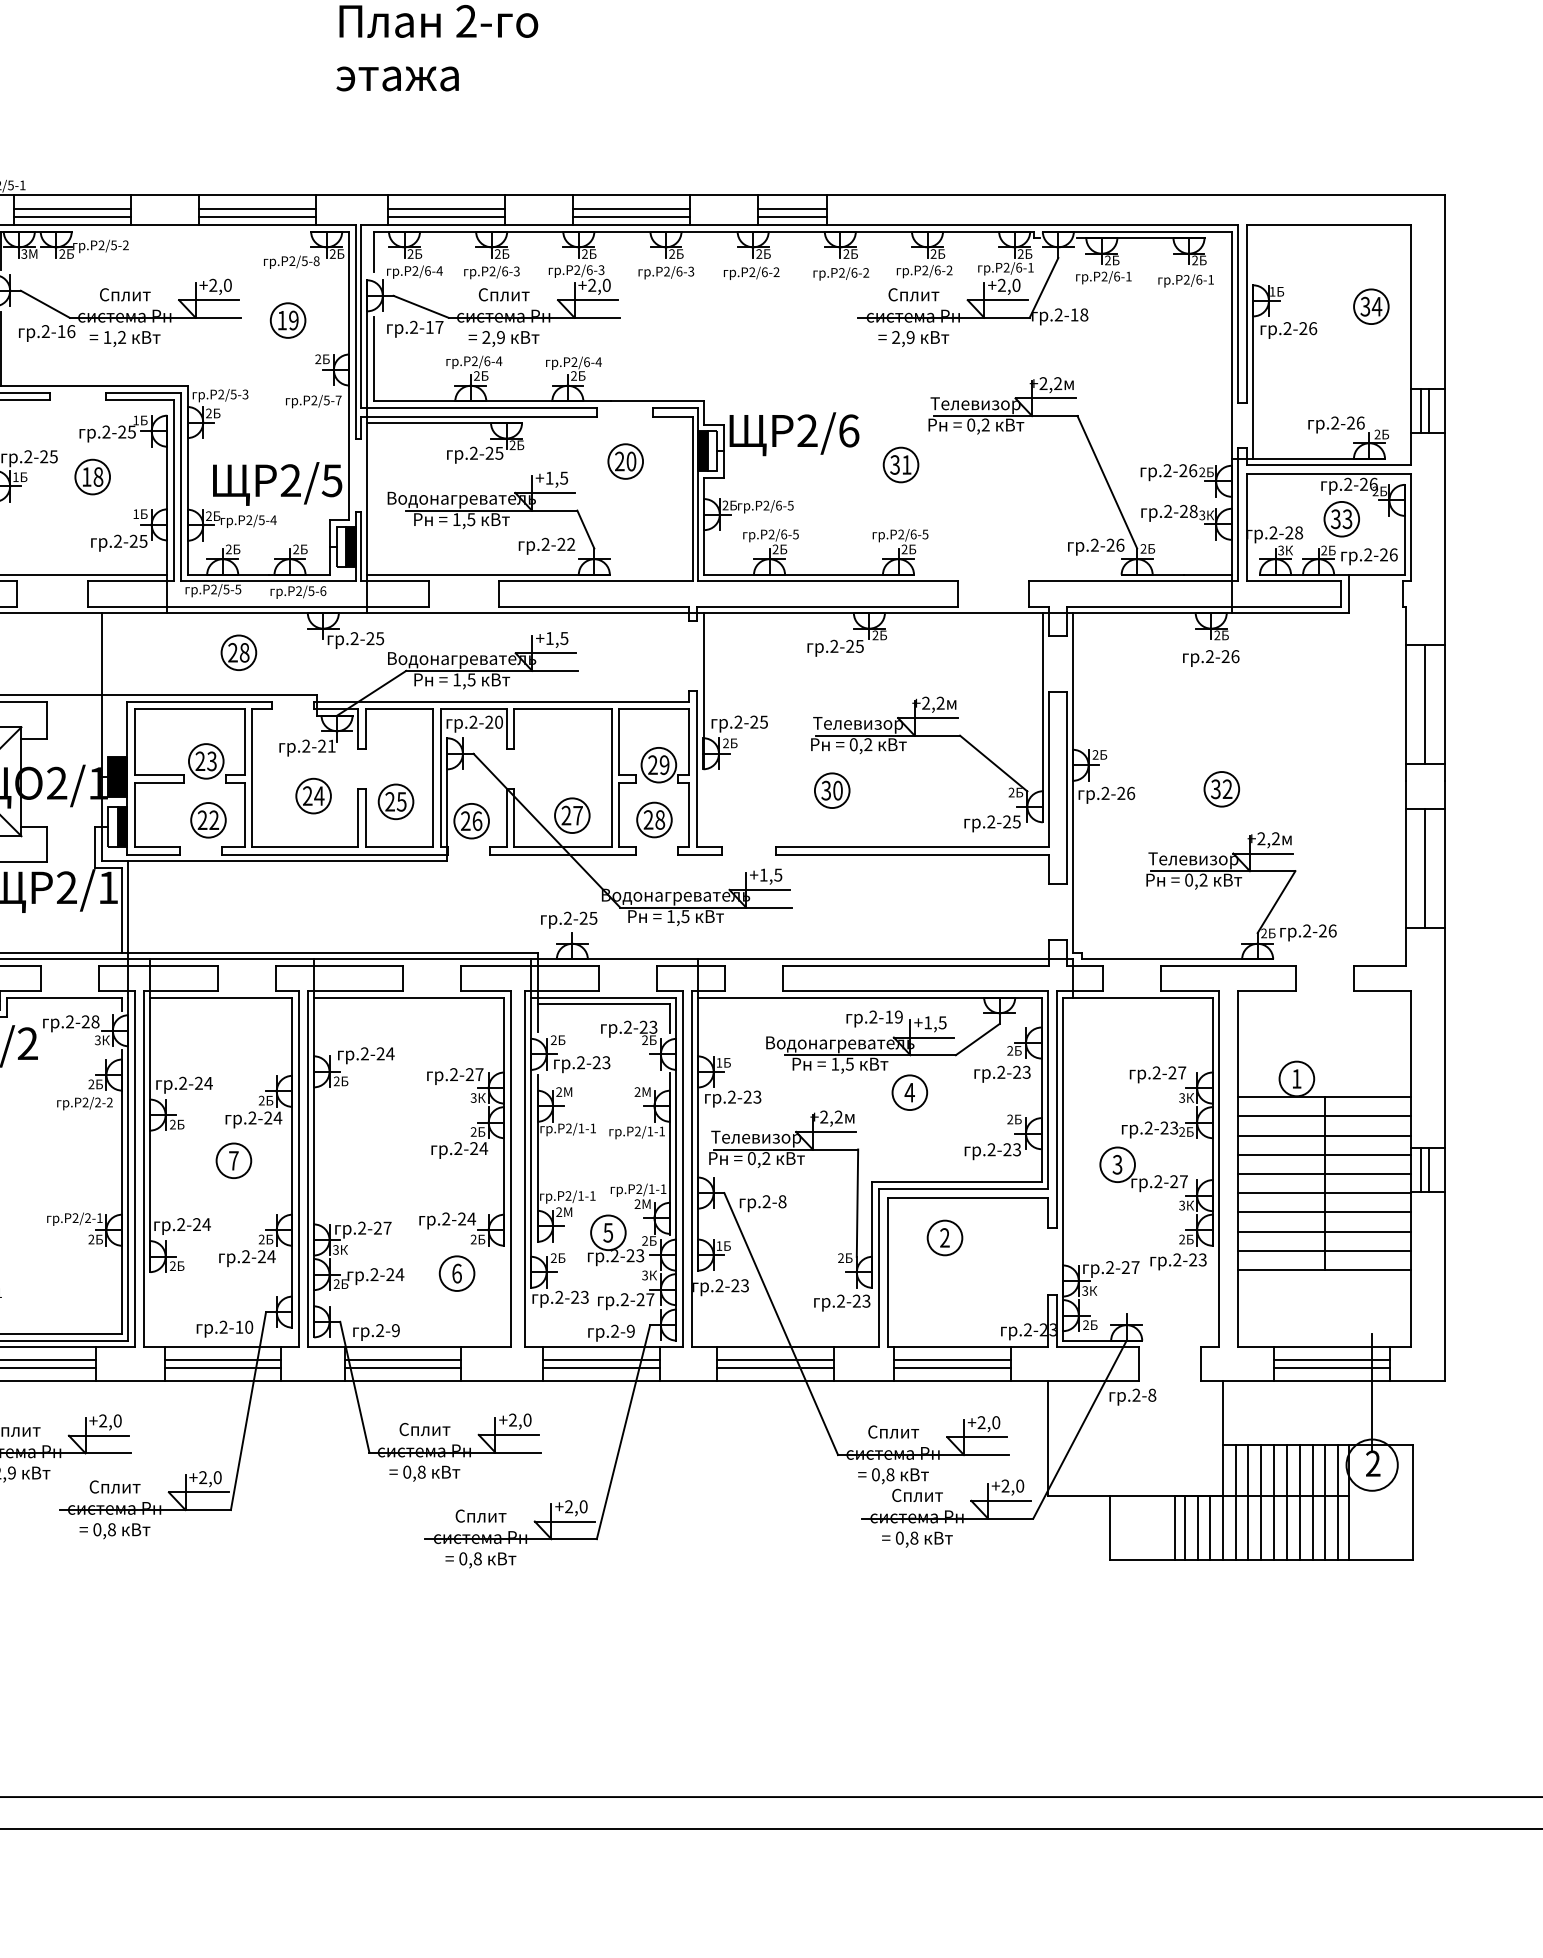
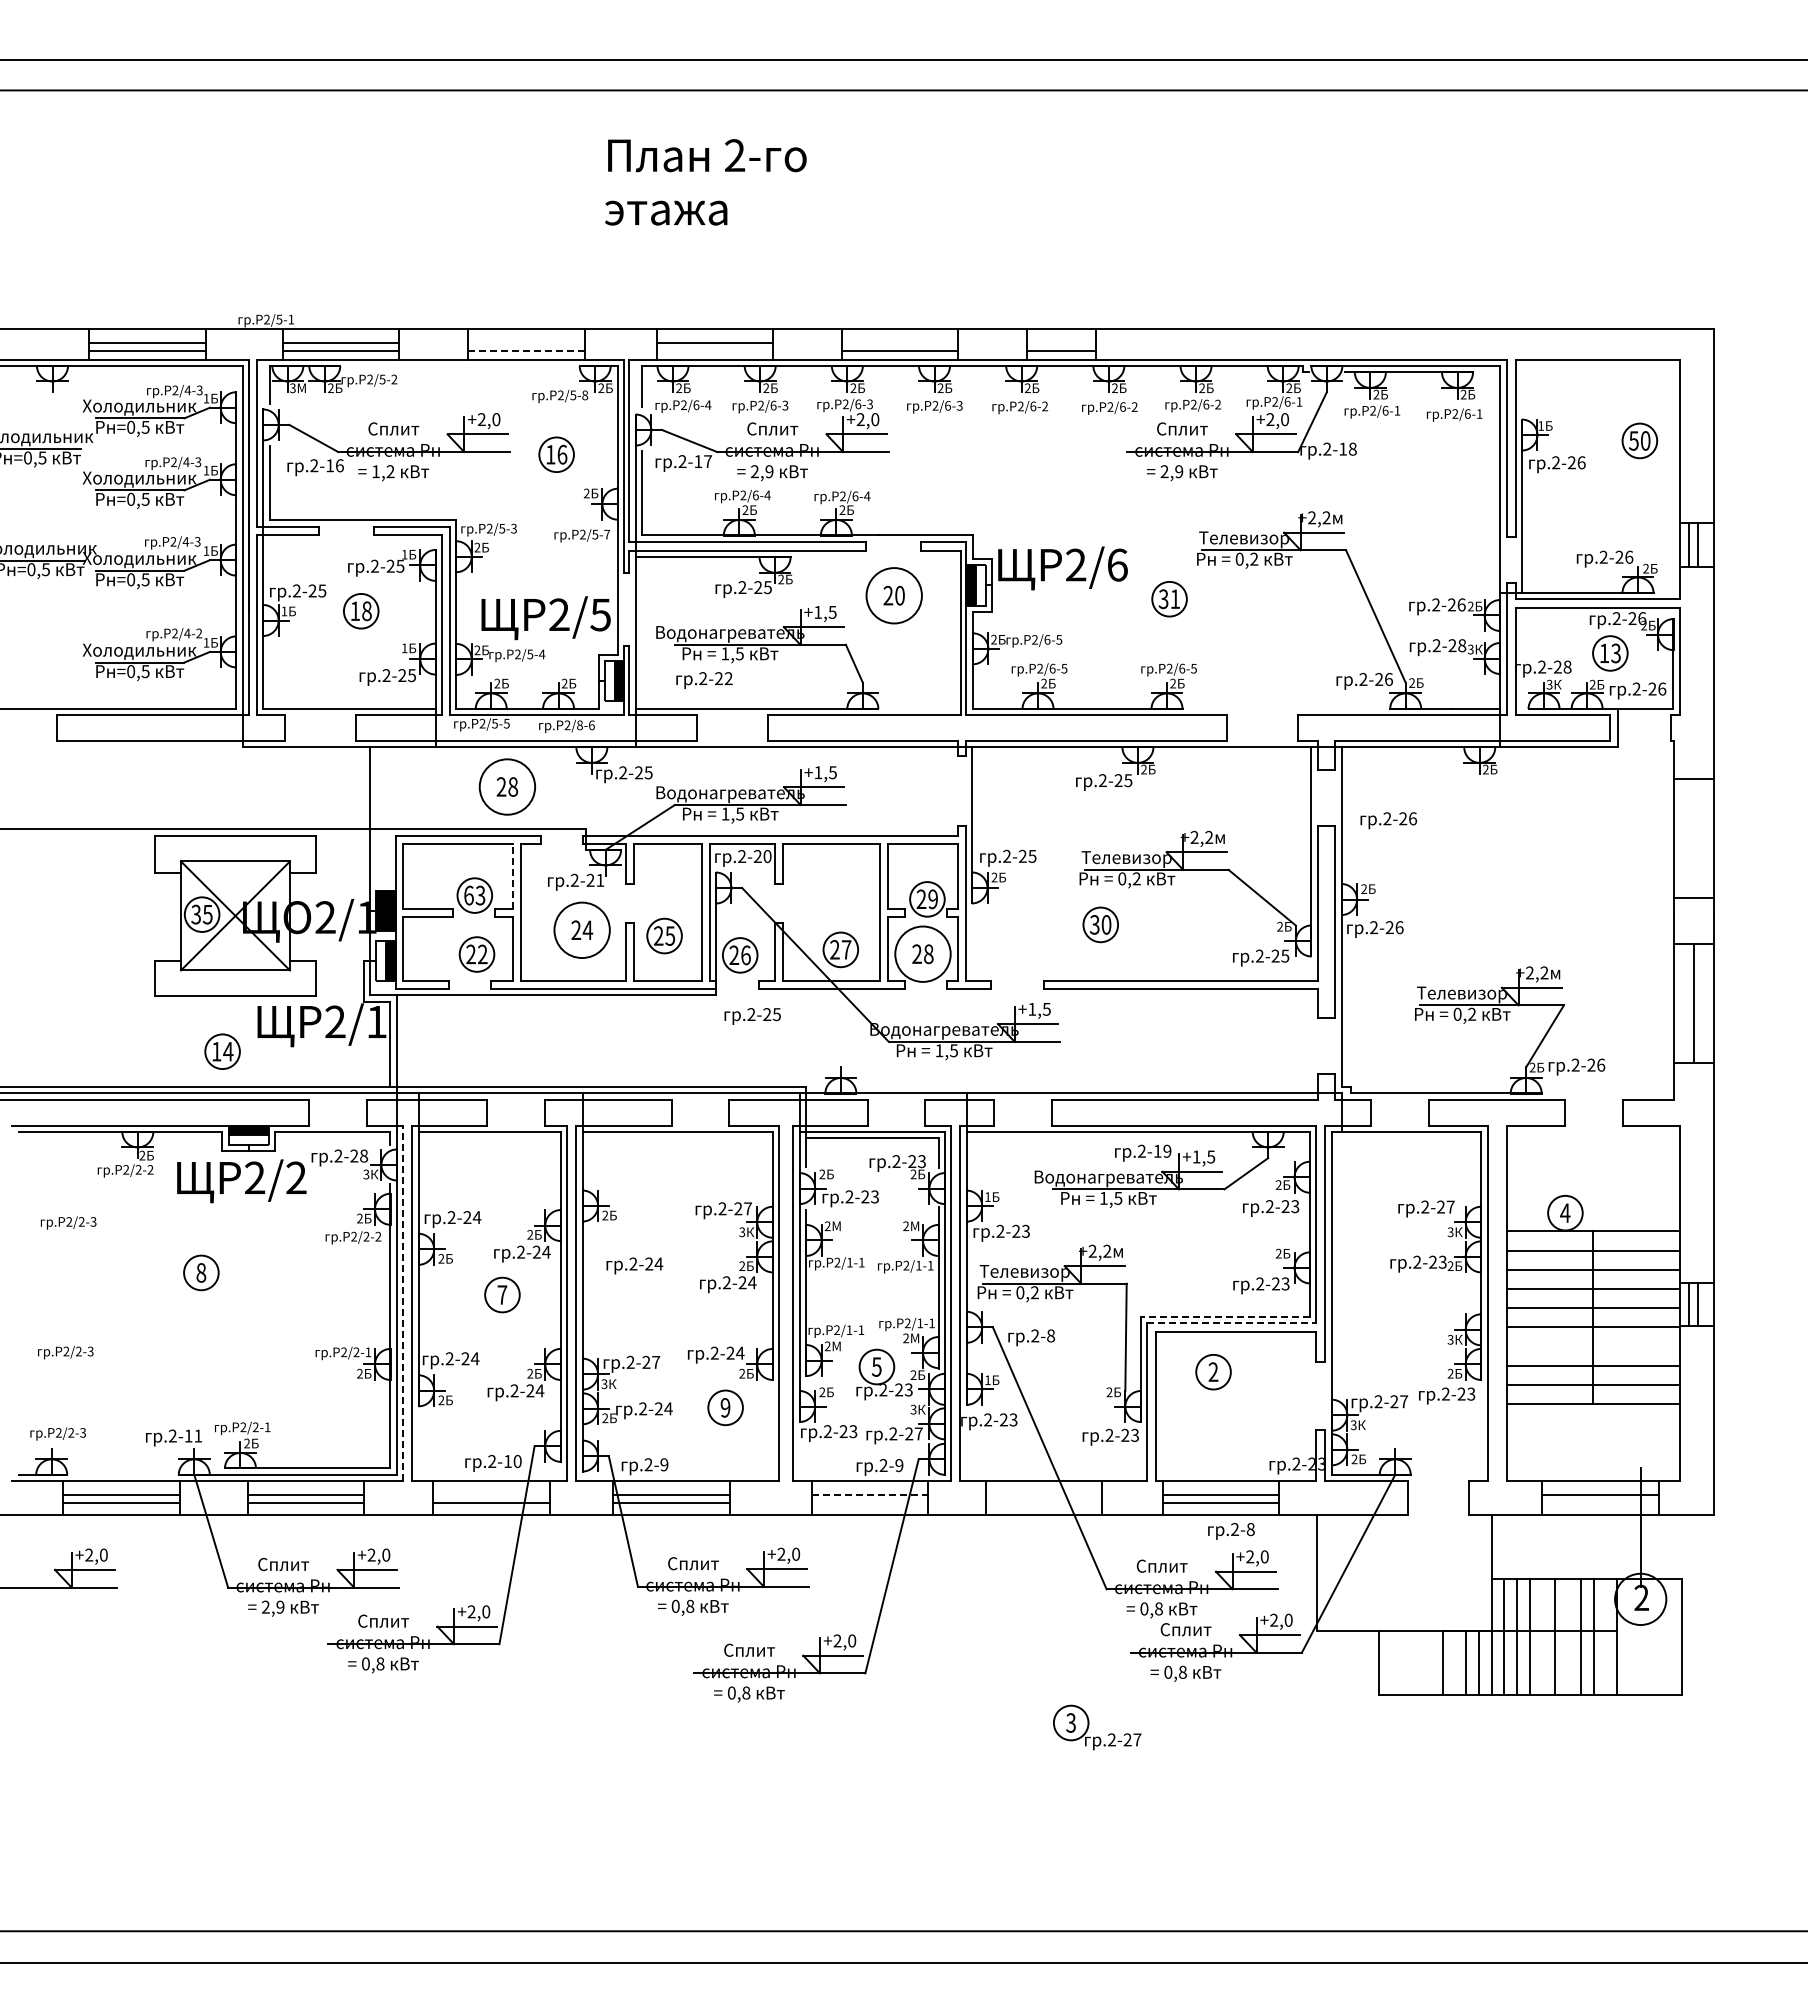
line: (256, 208) -> (525, 342), removed
line: (630, 208) -> (899, 342), removed
line: (791, 208) -> (1060, 342), removed
line: (257, 216) -> (526, 350), solid -> dashed
line: (445, 216) -> (714, 350), removed
text: (1370, 306) -> (1639, 440), 34 -> 50
text: (293, 320) -> (562, 454), 19 -> 16
circle: (624, 461) -> (893, 595), size x1.6
text: (1335, 519) -> (1604, 653), 33 -> 13
text: (546, 546) -> (704, 680), moved
text: (310, 590) -> (579, 724), 2/5-6 -> 2/8-6
circle: (238, 652) -> (507, 786), size x1.6
text: (1210, 658) -> (1388, 820), moved
line: (1424, 703) -> (1693, 837), removed
line: (244, 742) -> (513, 876), solid -> dashed
text: (199, 761) -> (468, 895), 23 -> 63
part: (1221, 789) -> (1490, 923), removed
circle: (312, 796) -> (581, 930), size x1.6
circle: (653, 819) -> (922, 953), size x1.6
text: (568, 920) -> (752, 1016), moved
text: (365, 1055) -> (634, 1265), moved
text: (1296, 1078) -> (1565, 1212), 1 -> 4
part: (909, 1092) -> (1178, 1226), removed
part: (1135, 1167) -> (1089, 1725), moved
line: (134, 1169) -> (403, 1303), solid -> dashed
line: (956, 1182) -> (1225, 1316), solid -> dashed
line: (962, 1188) -> (1231, 1322), solid -> dashed
line: (1323, 1212) -> (1592, 1346), removed
text: (456, 1273) -> (725, 1407), 6 -> 9
line: (222, 1360) -> (491, 1494), removed
line: (601, 1360) -> (870, 1494), solid -> dashed
line: (774, 1360) -> (1043, 1494), removed
line: (600, 1368) -> (869, 1502), removed
line: (774, 1368) -> (1043, 1502), removed
line: (1331, 1368) -> (1600, 1502), removed
text: (1132, 1397) -> (1231, 1531), moved
line: (1273, 1502) -> (1542, 1636), removed
line: (1299, 1502) -> (1568, 1636), removed
line: (1337, 1502) -> (1606, 1636), removed
line: (1184, 1528) -> (1453, 1662), removed

